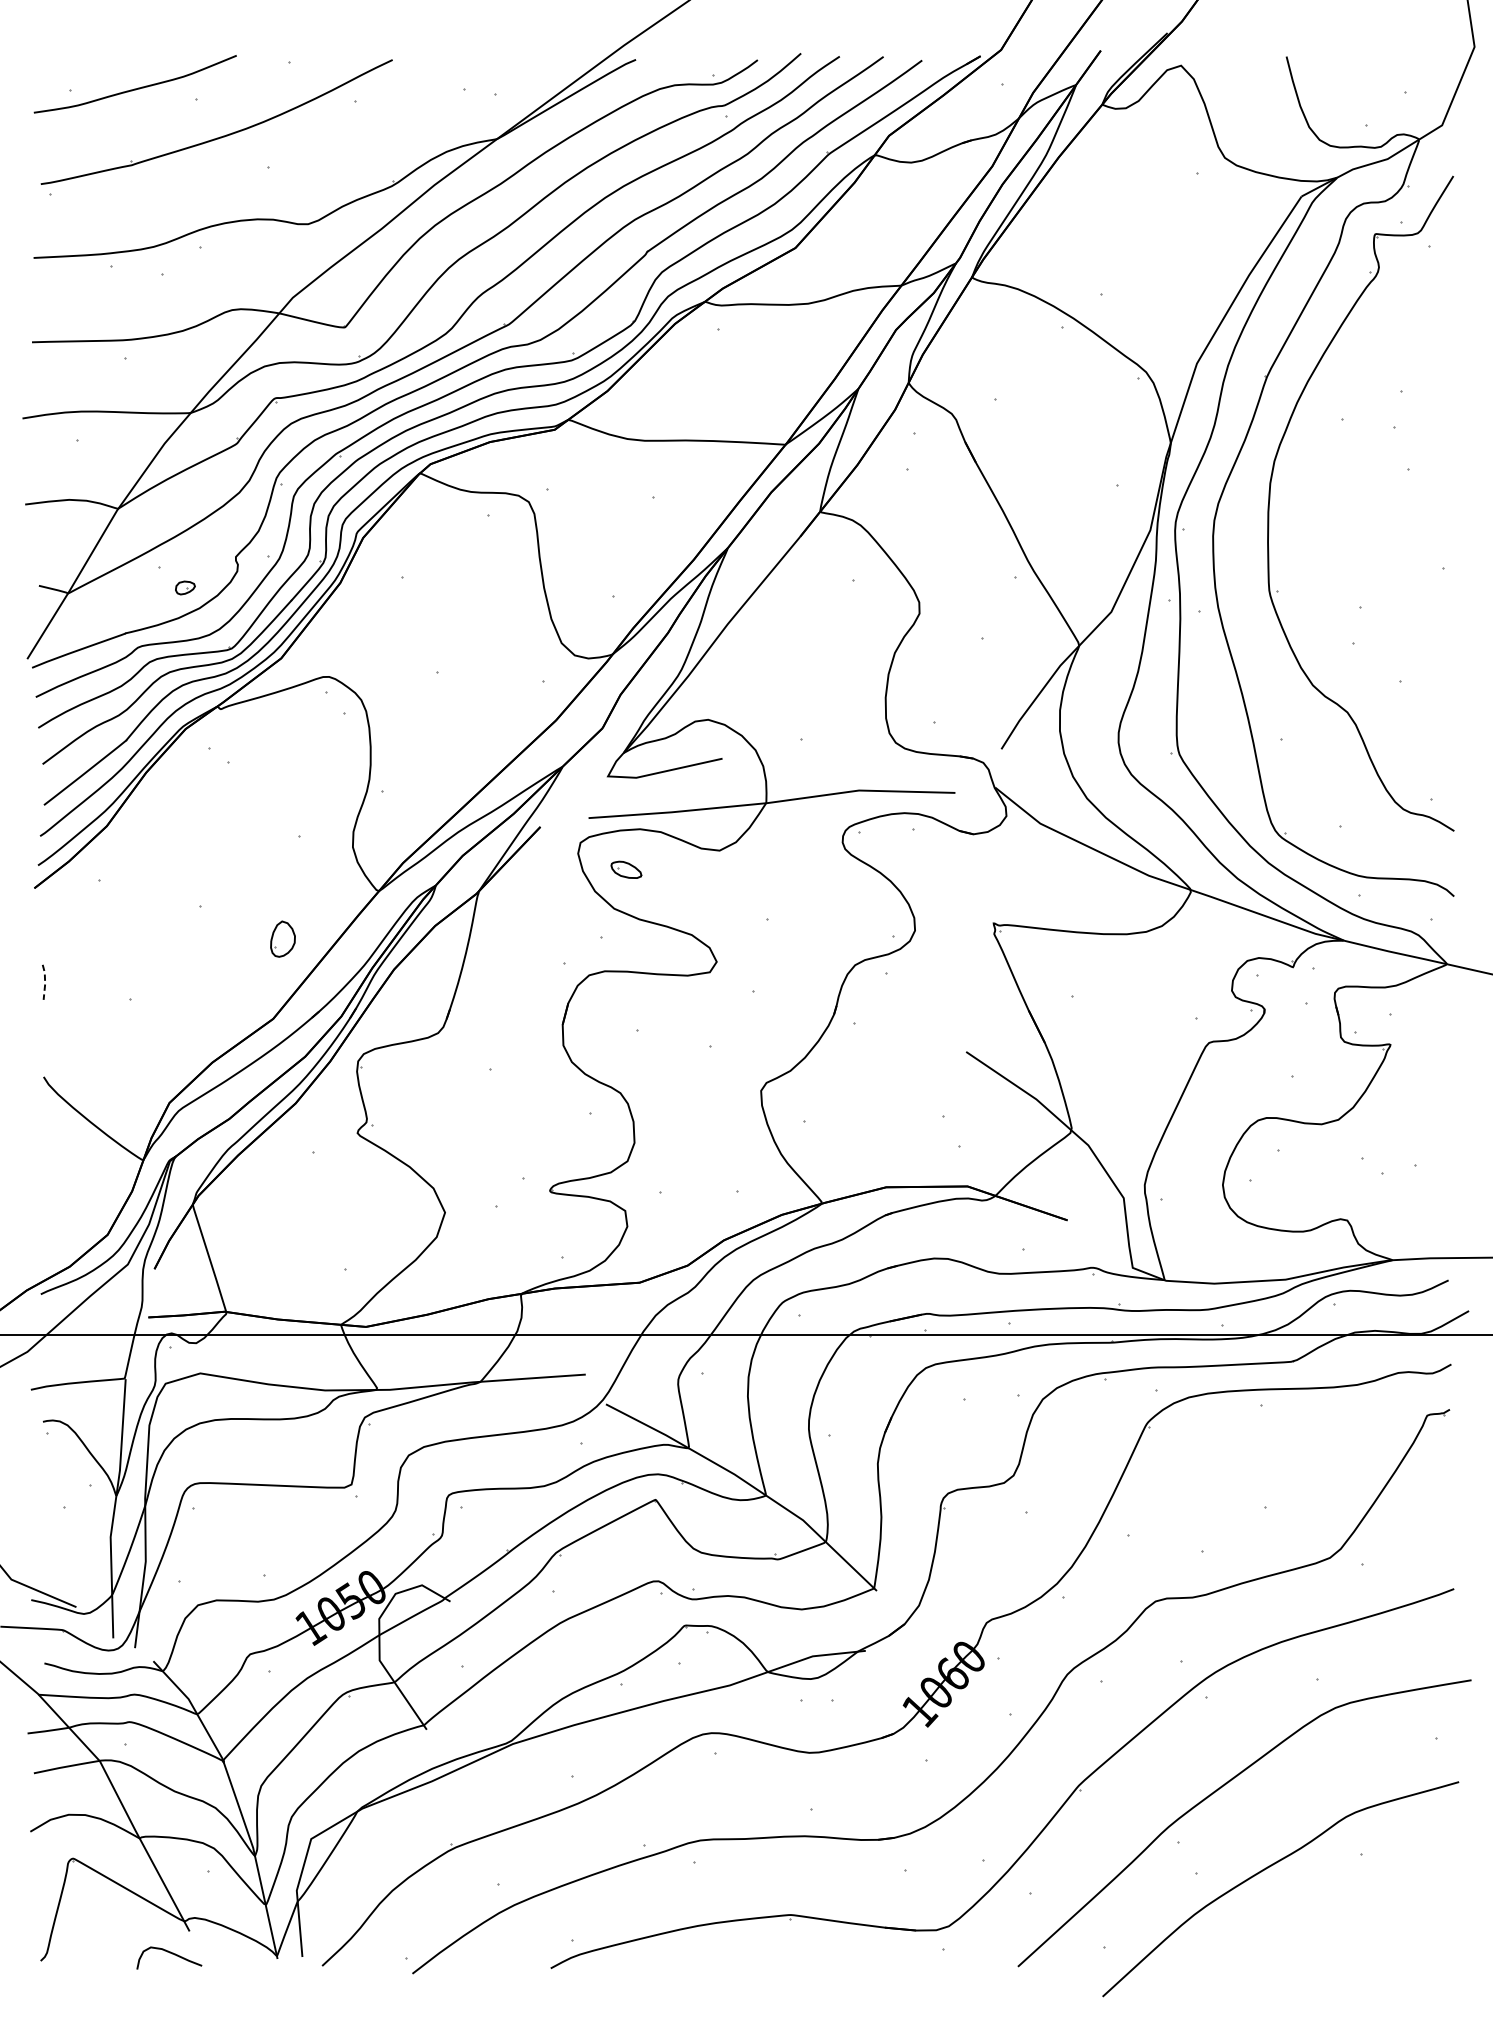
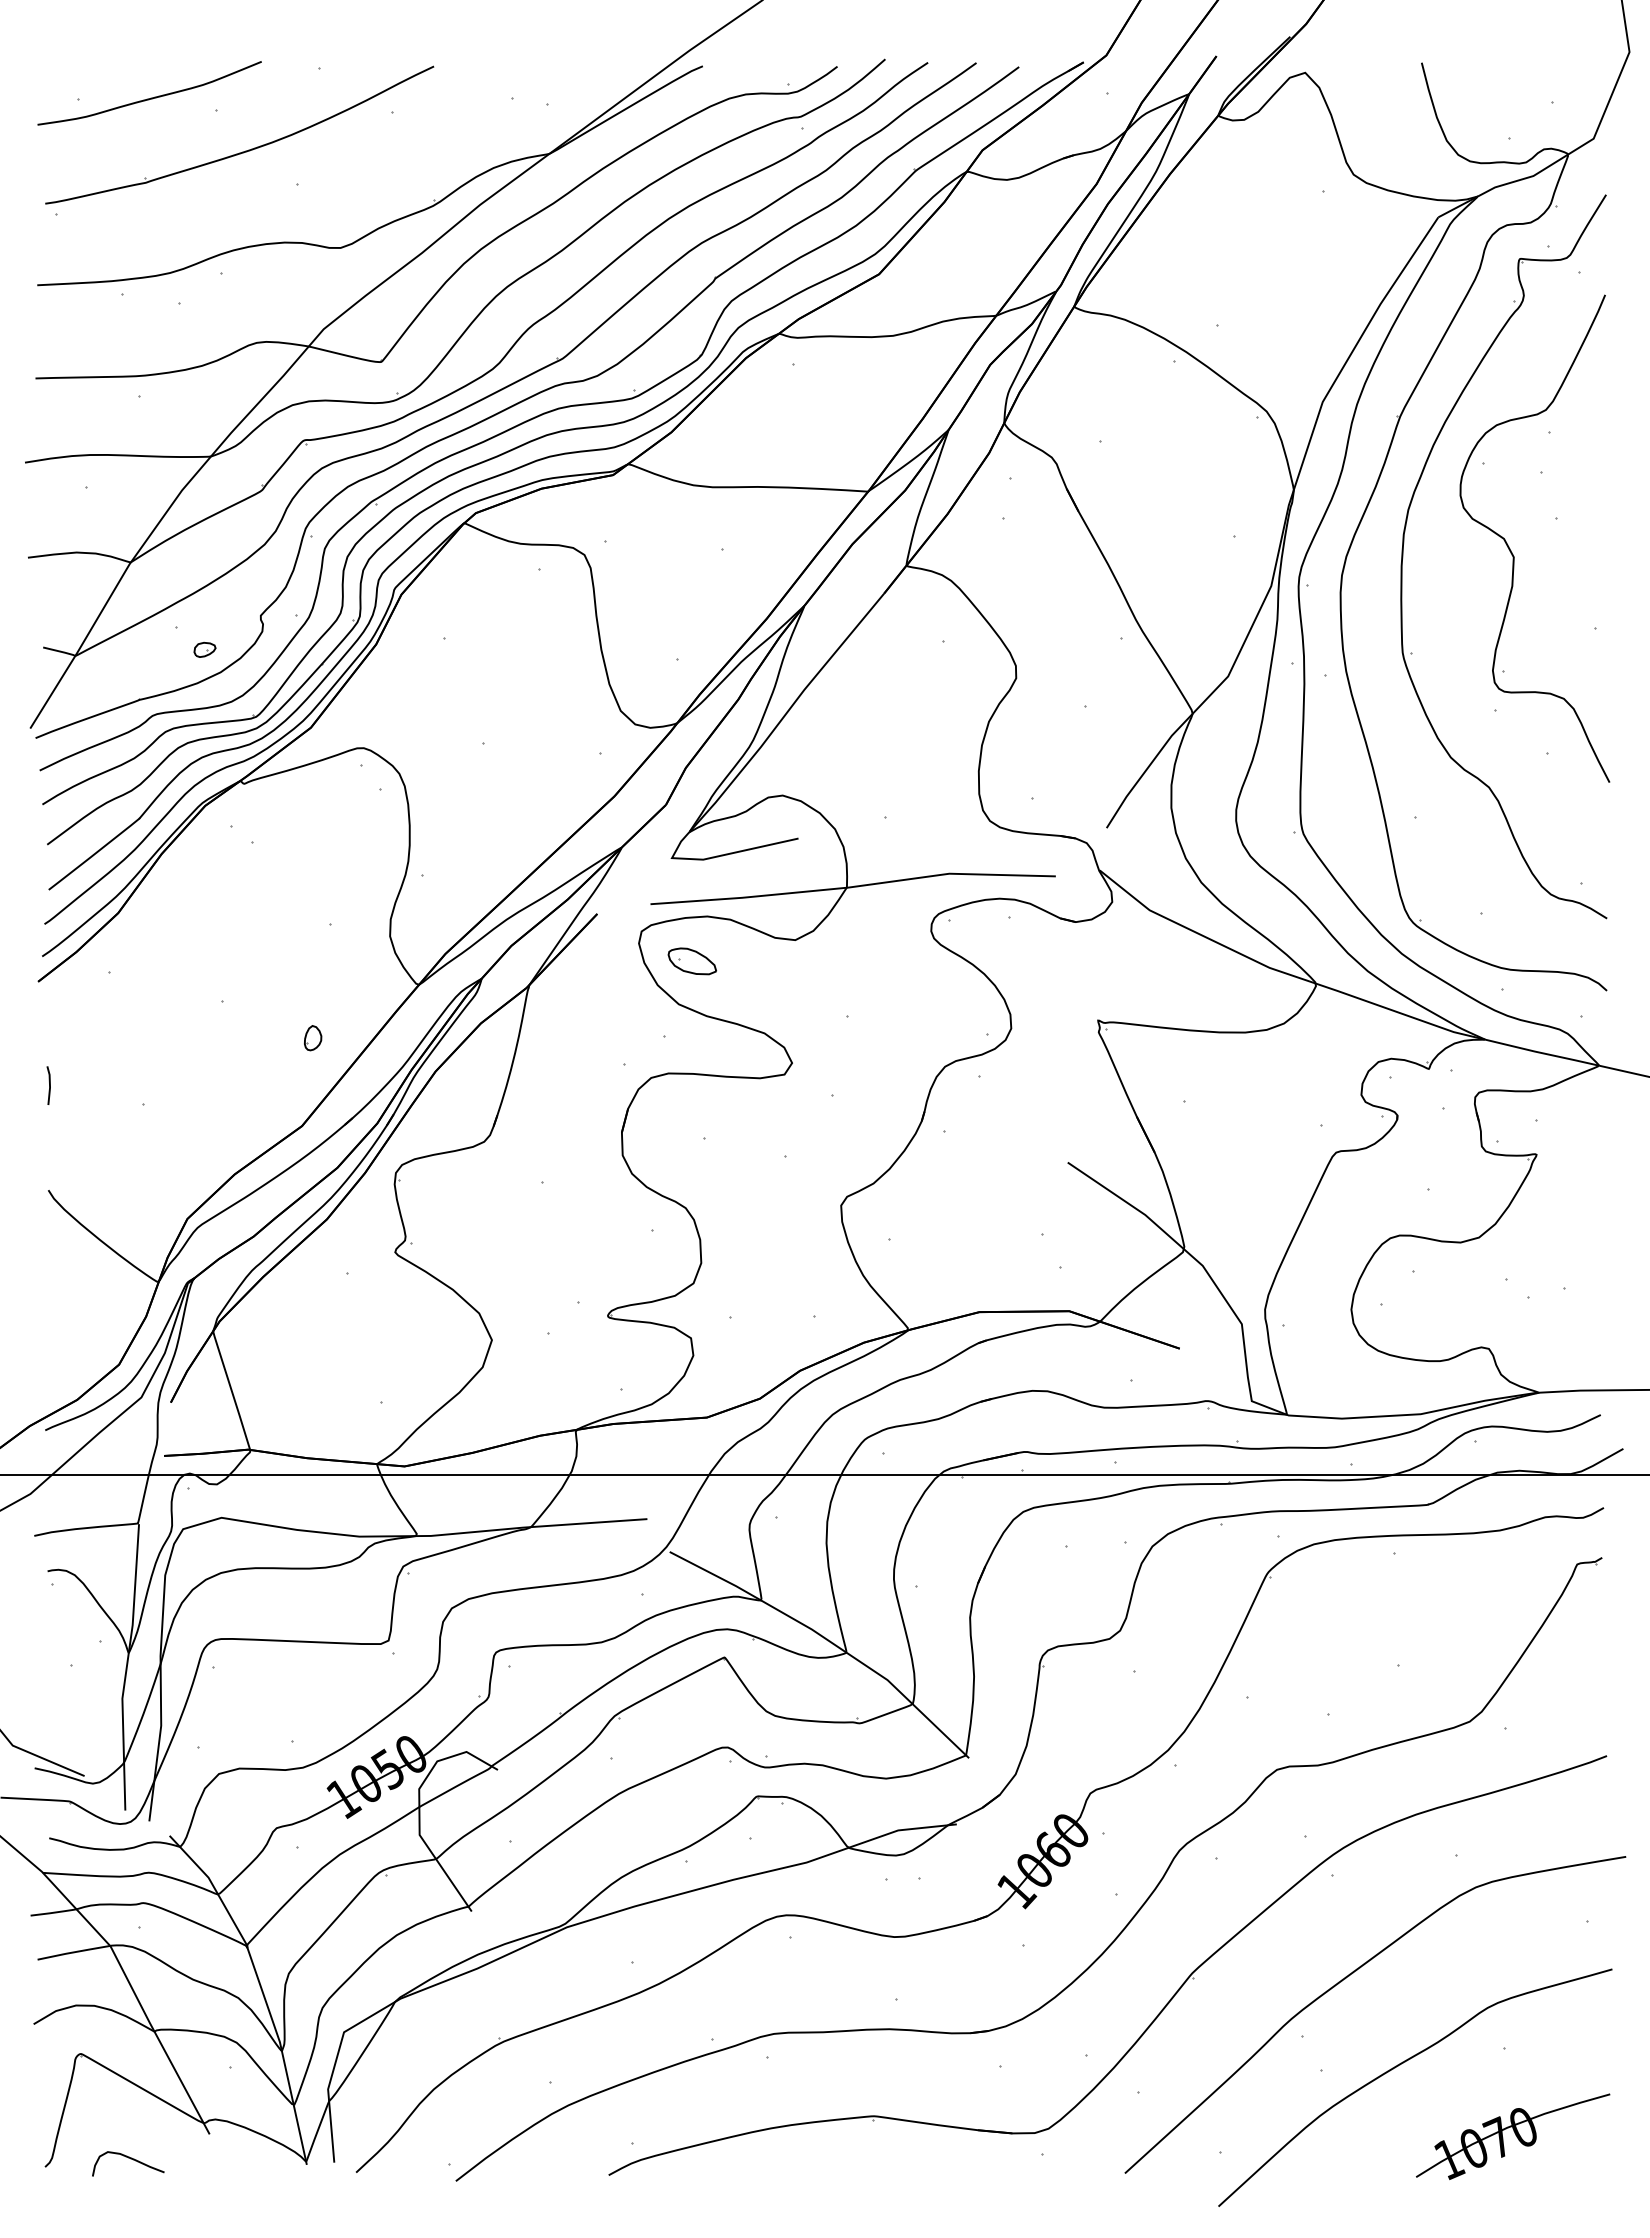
curve: (1367, 498) -> (1511, 550), added
part: (626, 869) -> (692, 961), size x1.43
part: (283, 939) -> (313, 1038), size x0.62
line: (45, 982) -> (50, 1085), dashed -> solid
part: (1369, 1933) -> (1513, 2136), added
curve: (171, 1954) -> (130, 2159), moved

